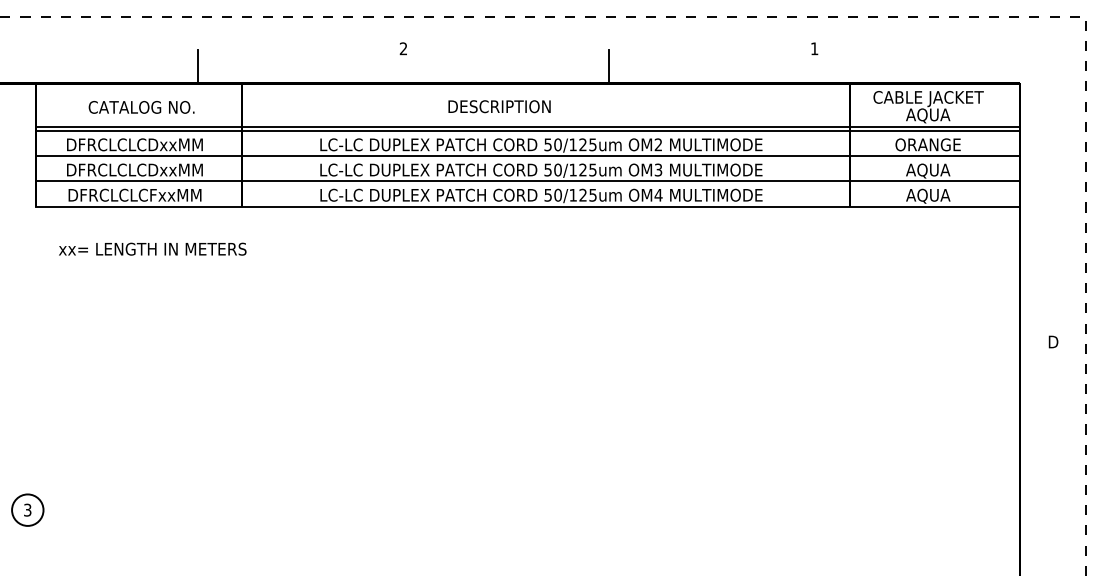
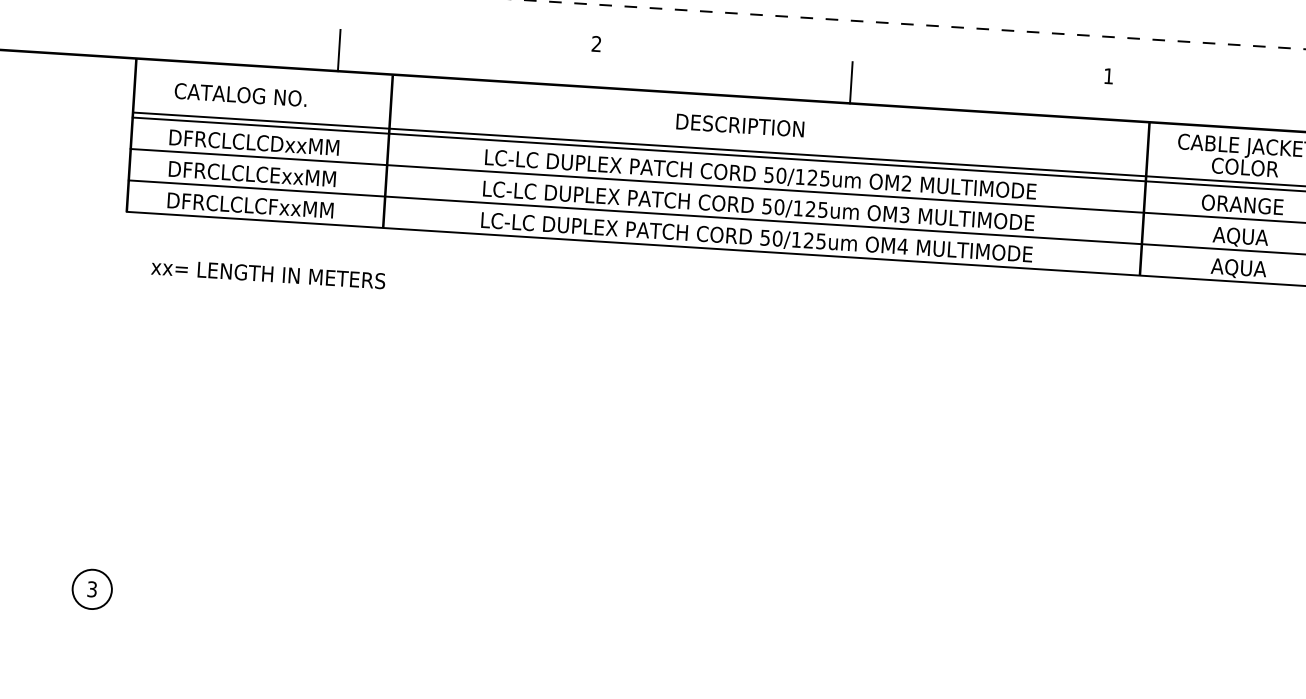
text: (499, 106) -> (740, 125), moved
text: (141, 107) -> (240, 95), moved
text: (927, 115) -> (1244, 168), AQUA -> COLOR
text: (134, 169) -> (251, 173), DFRCLCLCDxxMM -> DFRCLCLCExxMM

